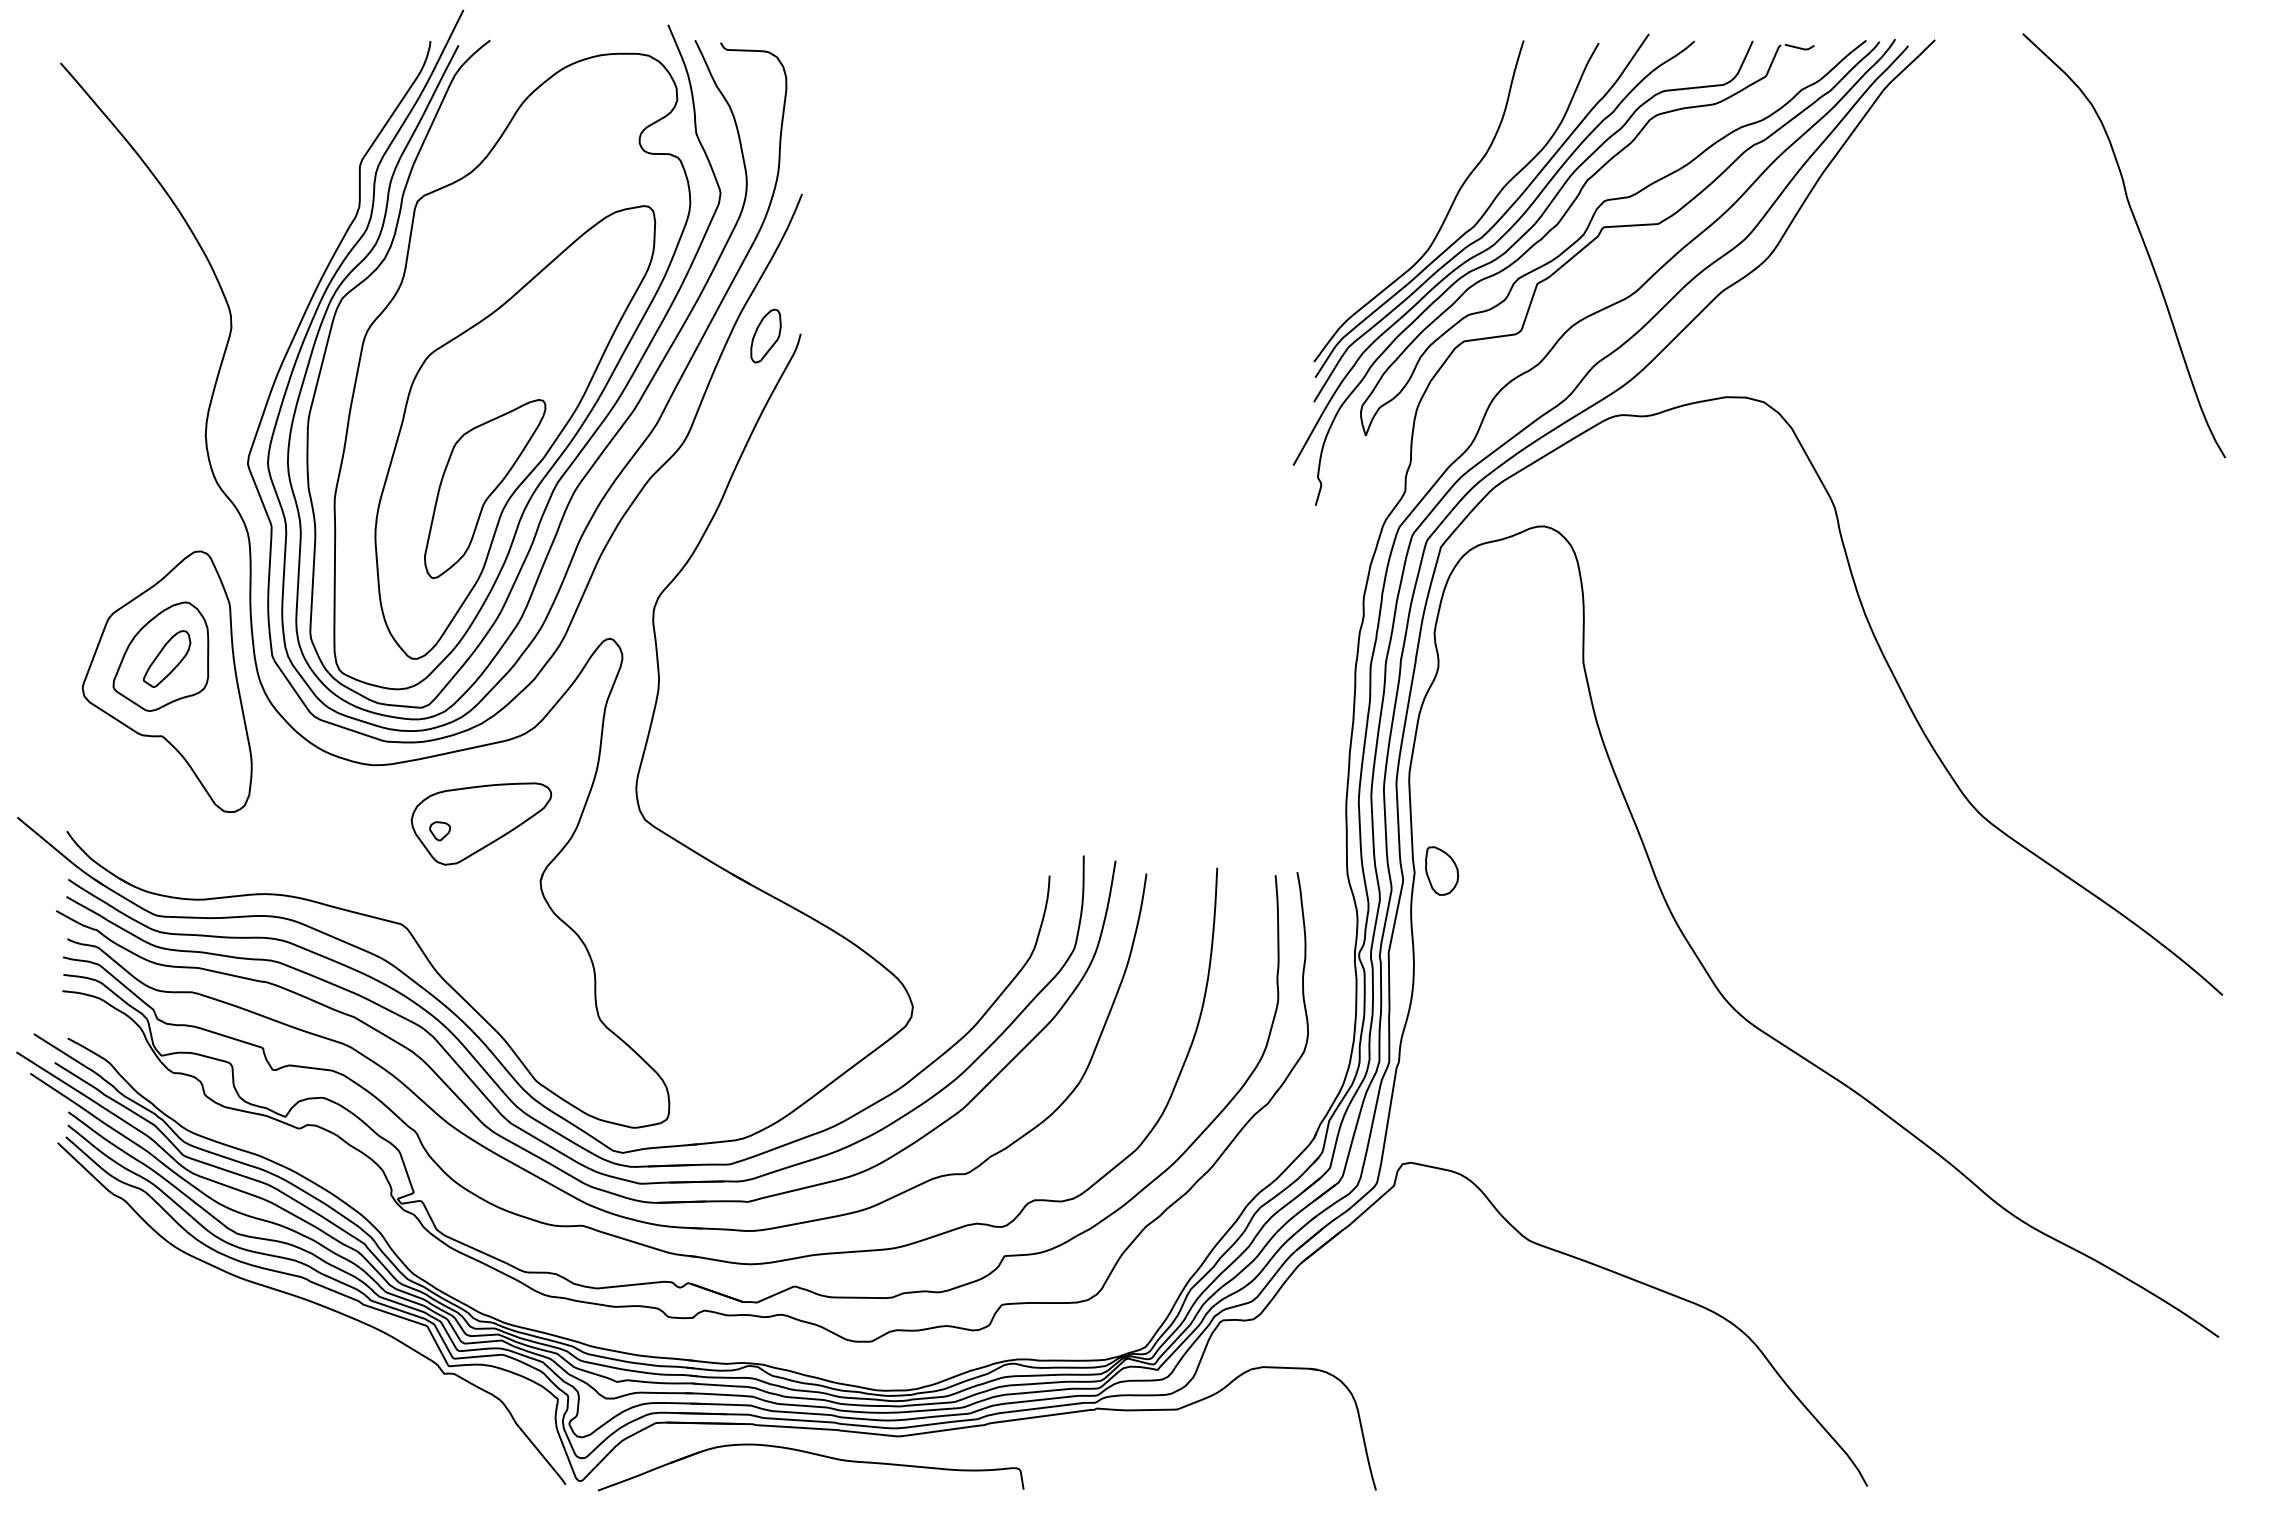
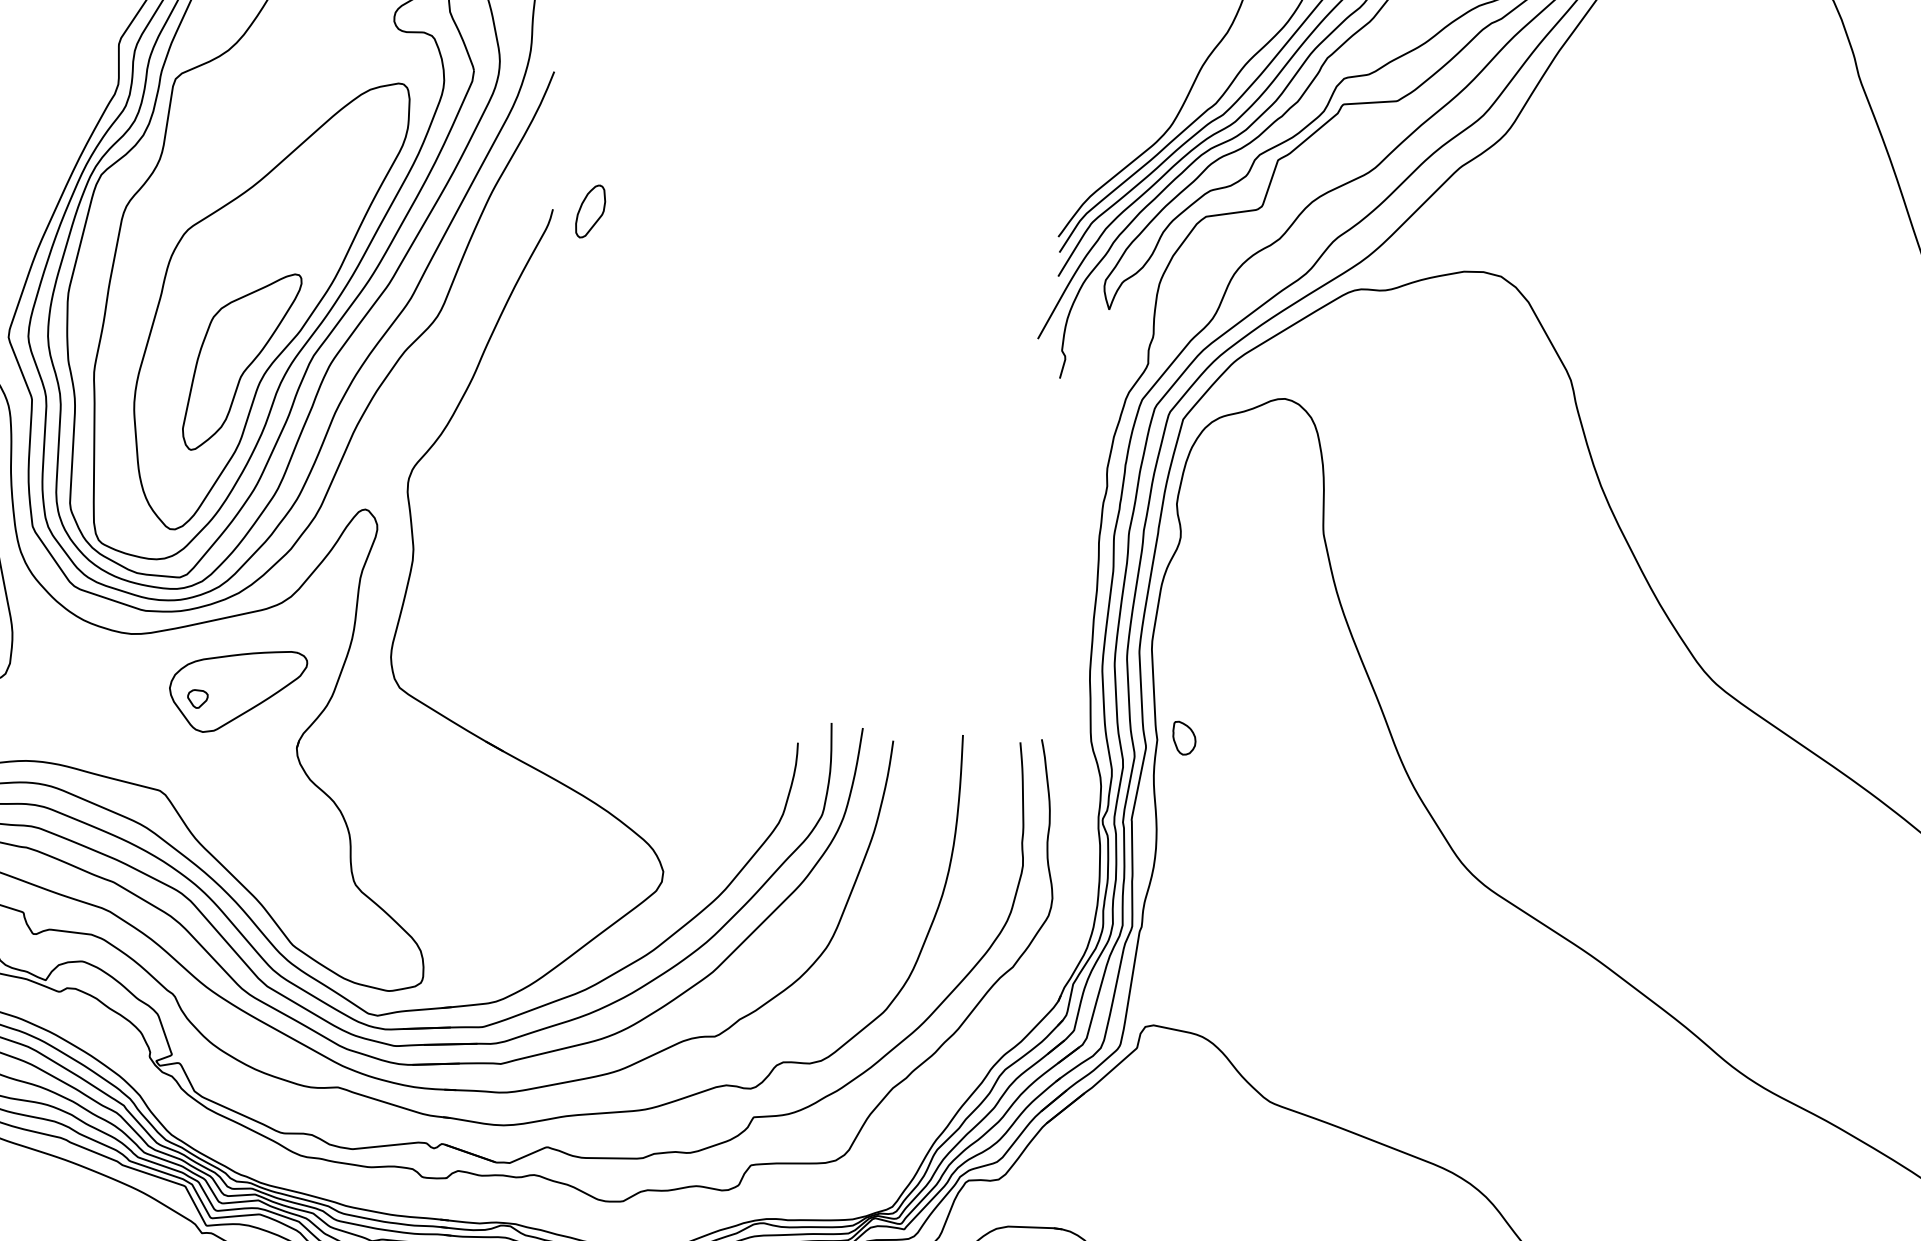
part: (765, 335) -> (590, 210), moved
part: (1442, 870) -> (1184, 737), size x0.7

